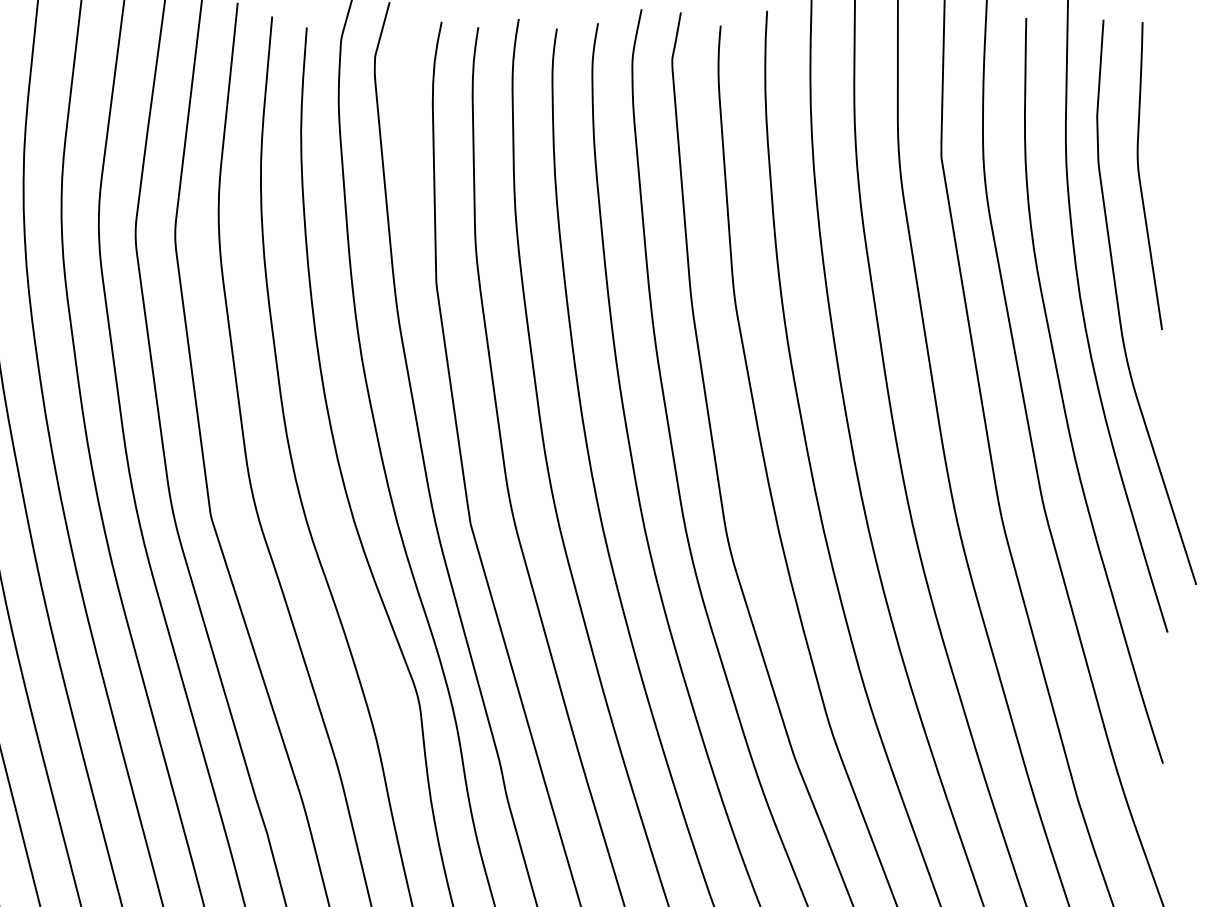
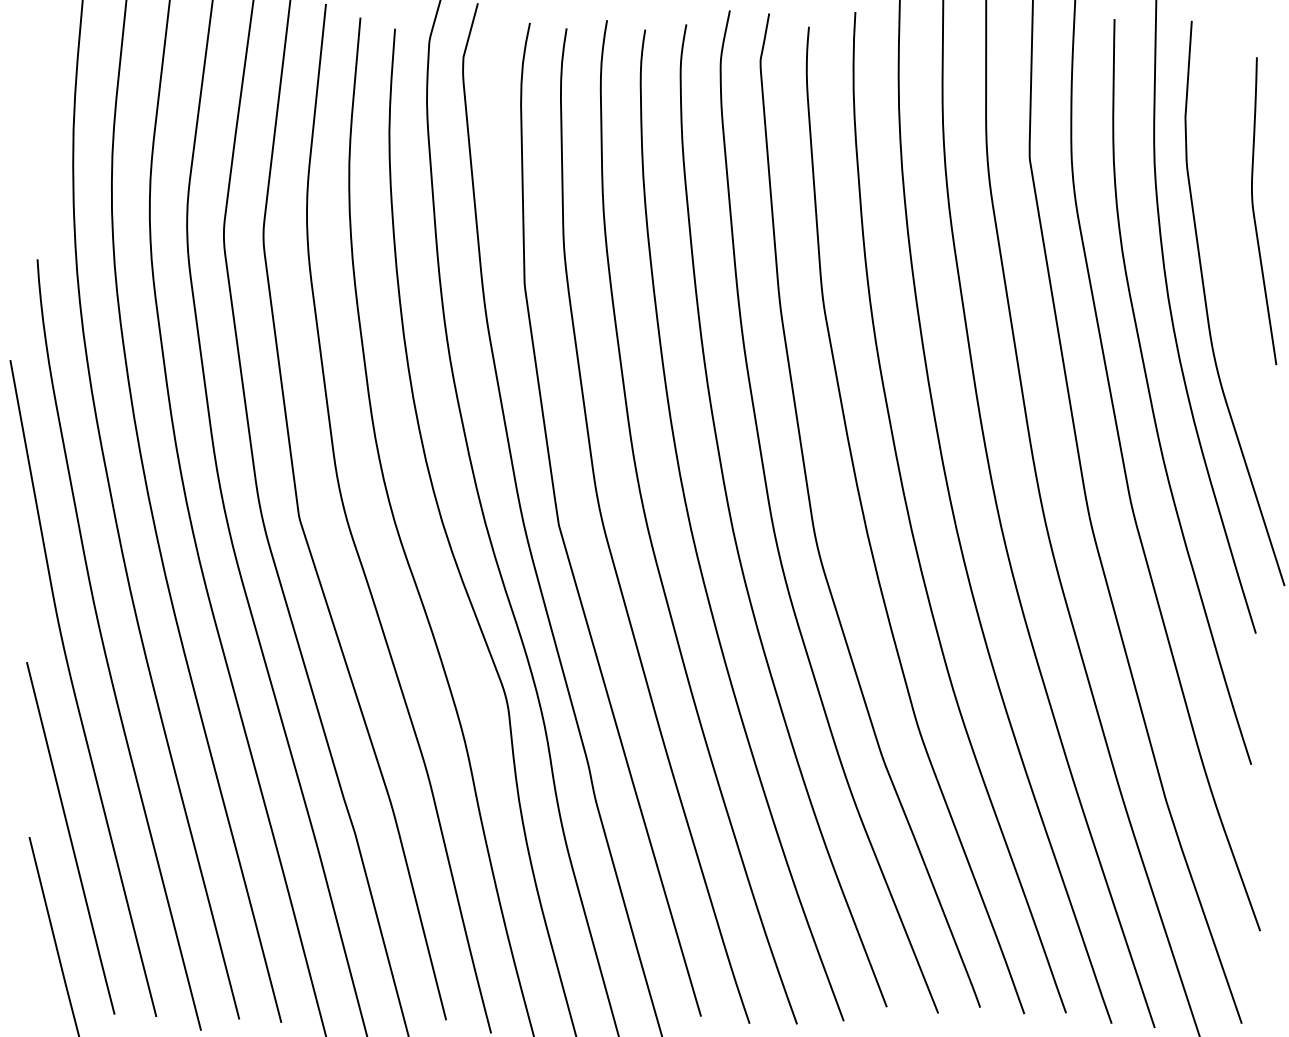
curve: (1140, 176) -> (1254, 211), moved

